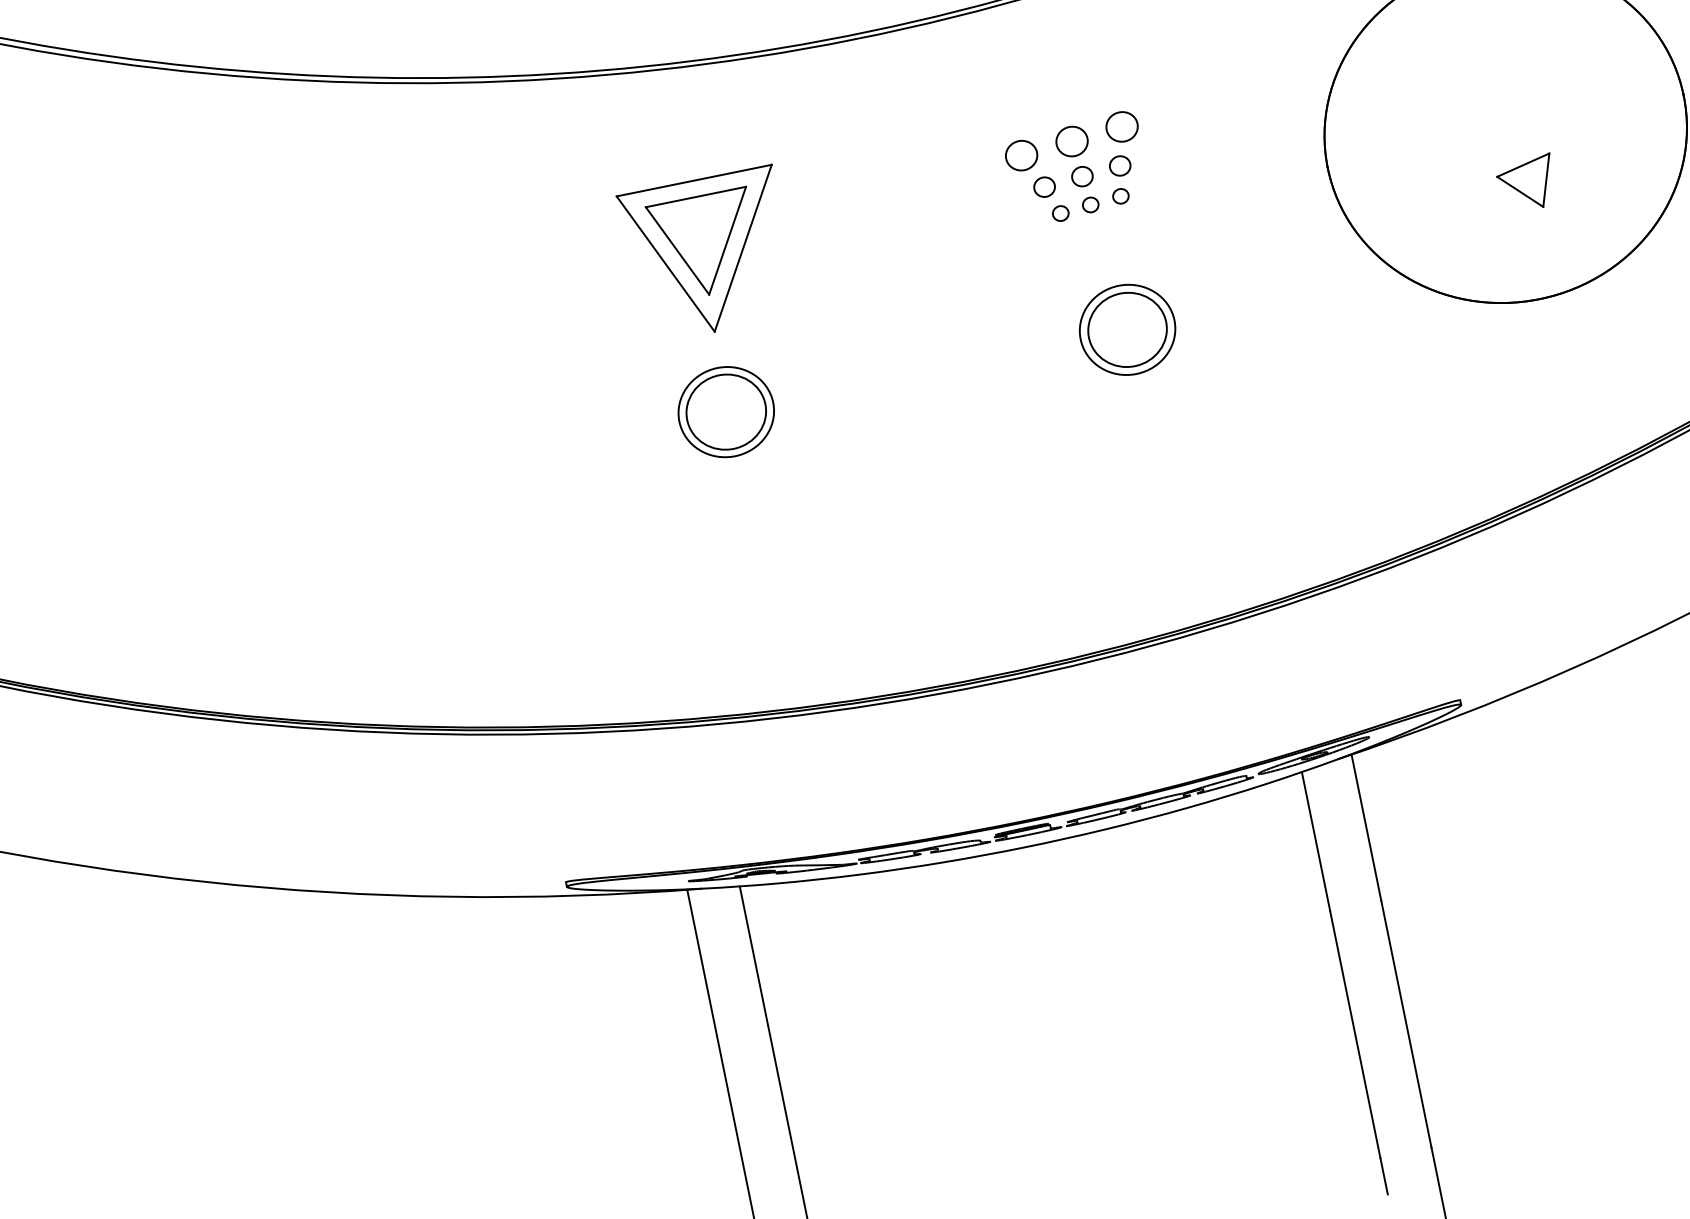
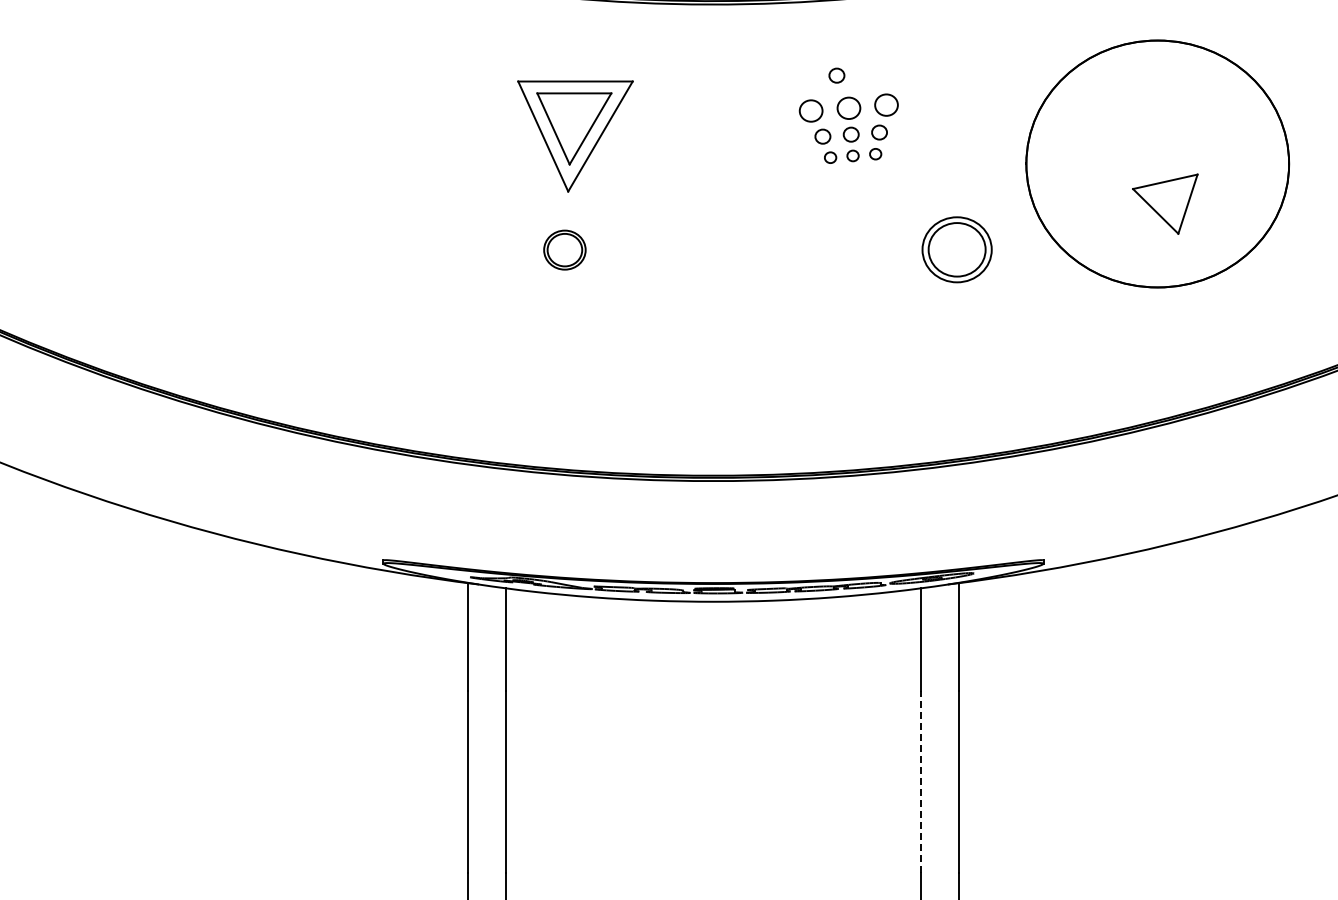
part: (1046, 100) -> (836, 75), added
part: (1527, 183) -> (1165, 203), size x1.6
part: (1126, 329) -> (956, 249), moved
part: (725, 411) -> (564, 249), size x0.6
line: (1354, 1033) -> (920, 781), solid -> dashed

